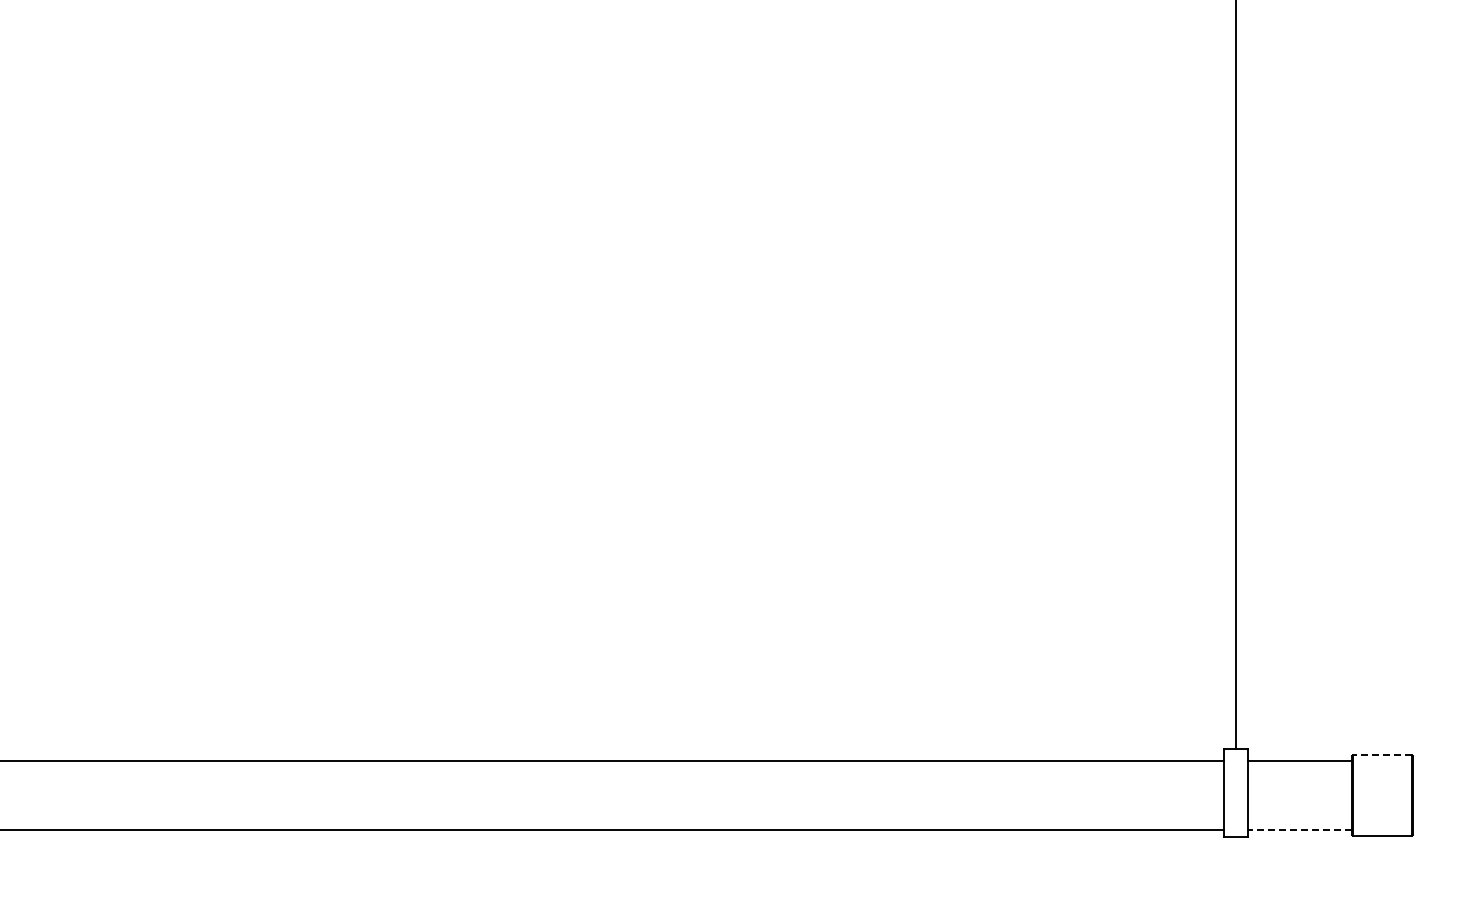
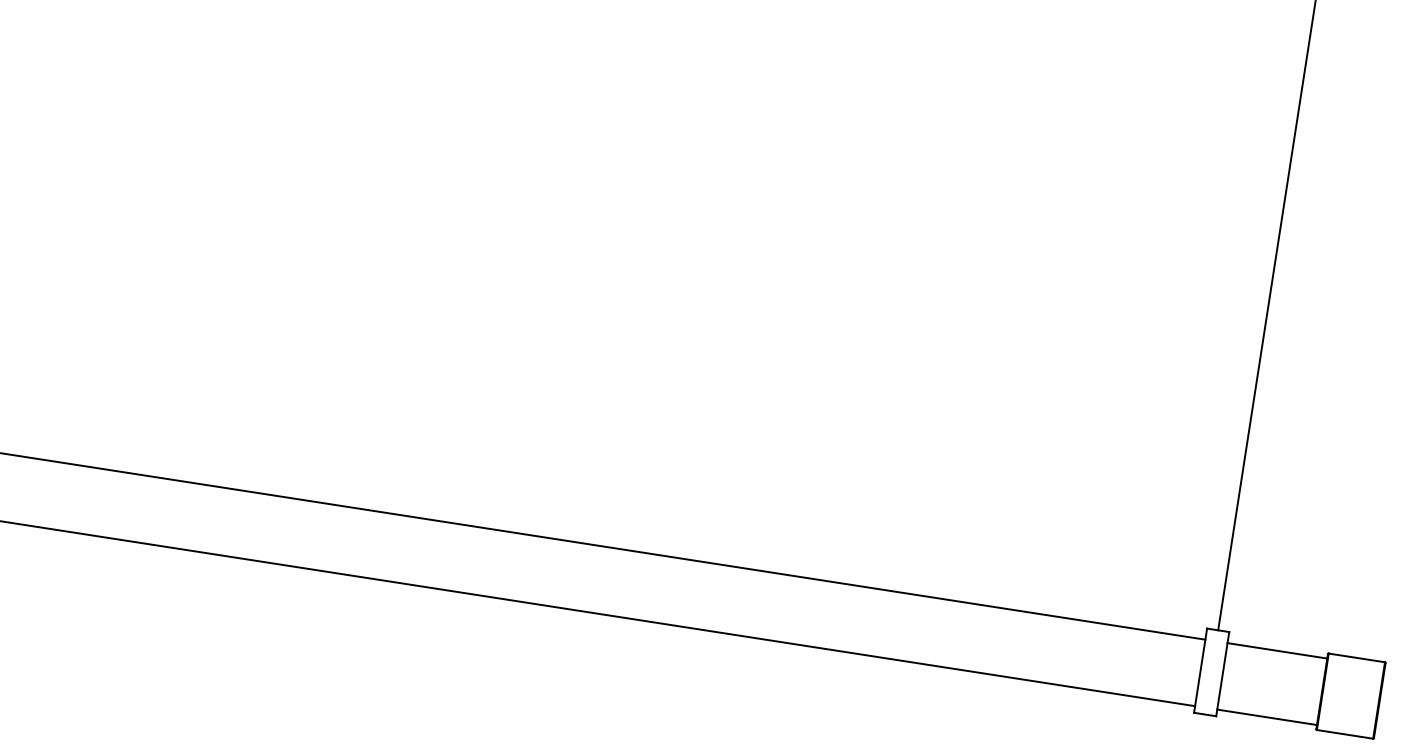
line: (1381, 755) -> (1356, 657), dashed -> solid
line: (1299, 830) -> (1266, 717), dashed -> solid

